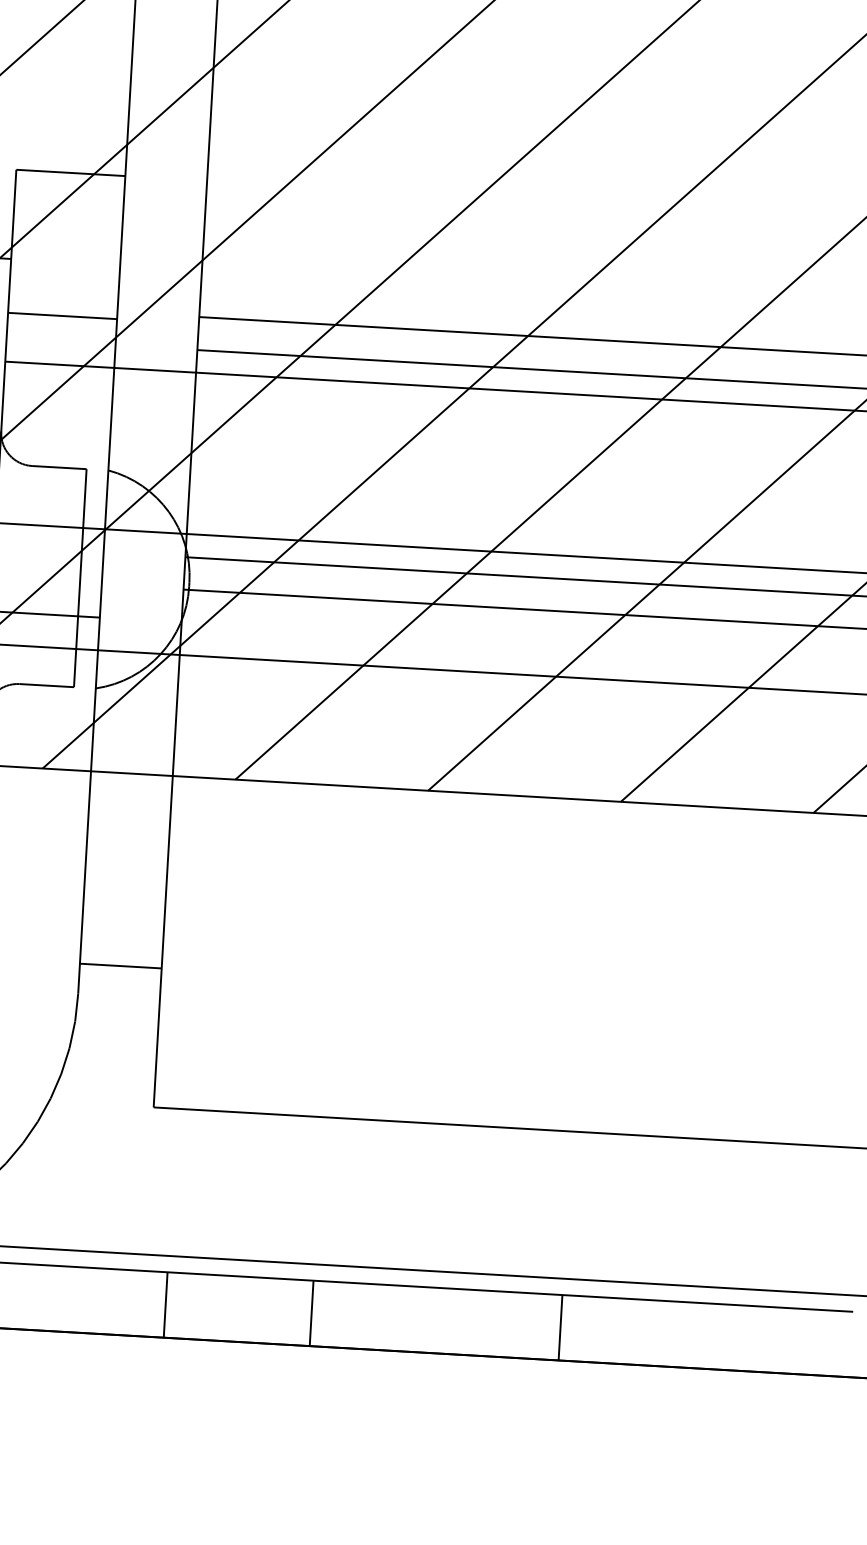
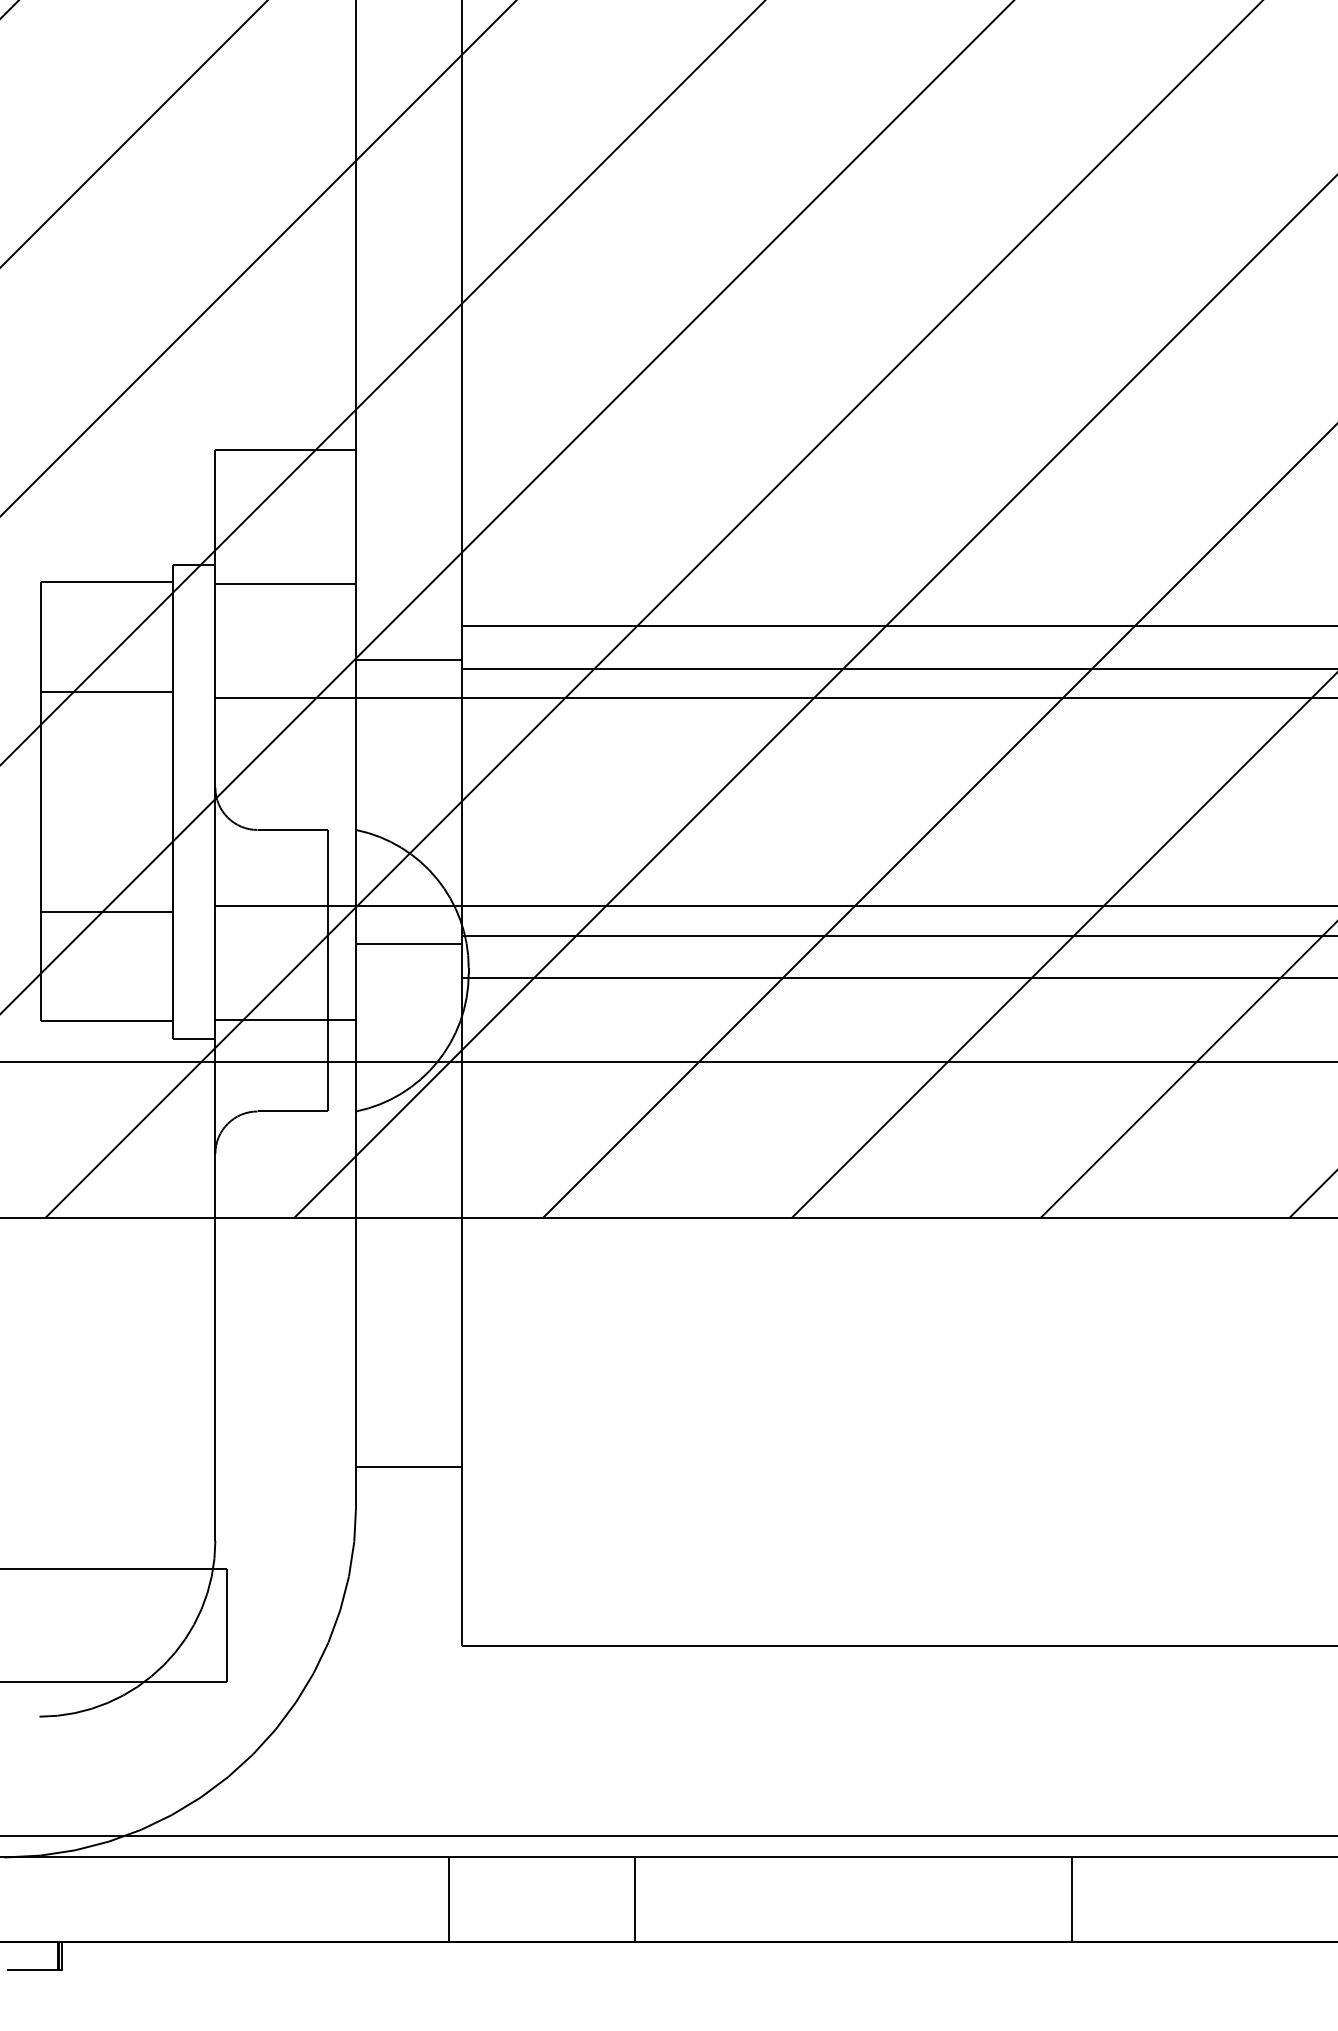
line: (62, 315) -> (285, 583), moved
line: (156, 340) -> (408, 659), added
line: (143, 560) -> (408, 943), added
line: (165, 1304) -> (448, 1899), moved
line: (311, 1313) -> (635, 1899), moved
line: (560, 1327) -> (1071, 1899), moved

